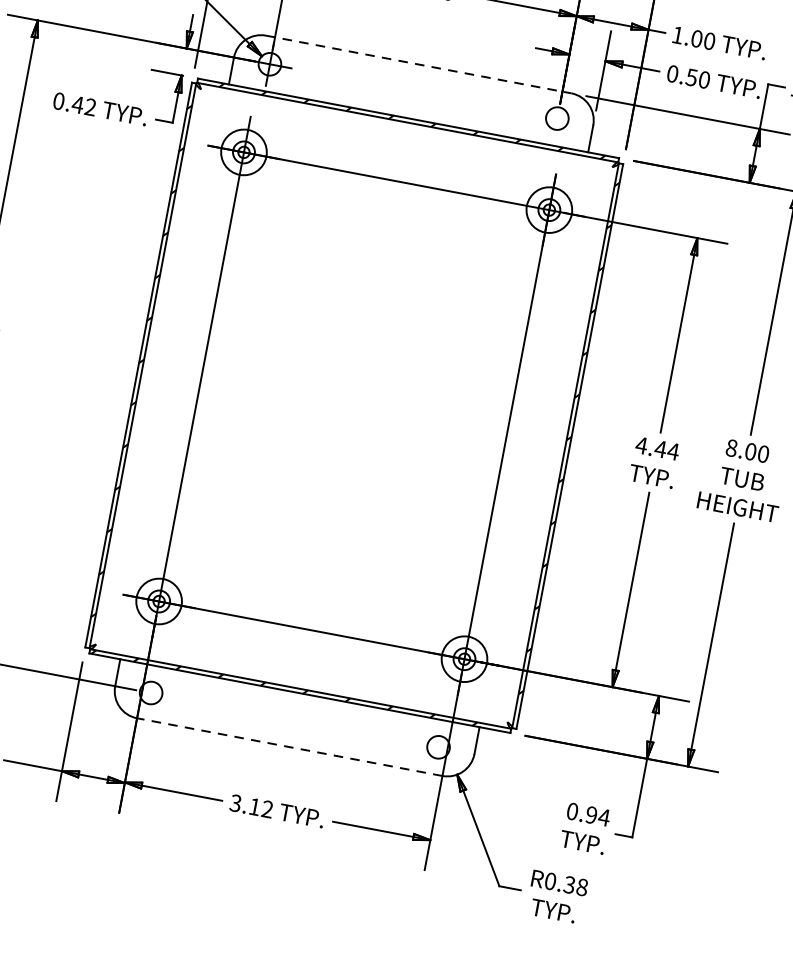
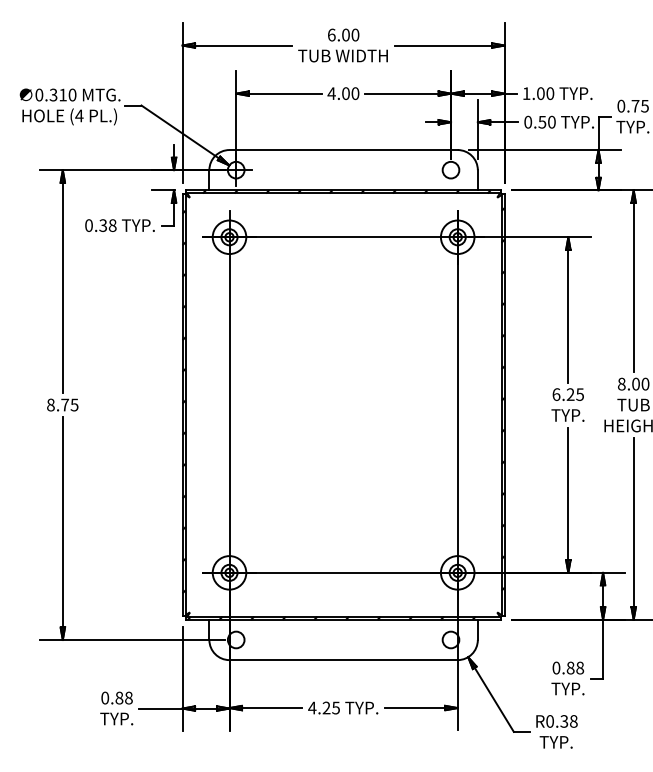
line: (419, 65) -> (344, 150), dashed -> solid
text: (83, 105) -> (107, 225), 0.42 -> 0.38
text: (657, 448) -> (568, 394), 4.44 -> 6.25
line: (289, 747) -> (343, 660), dashed -> solid
text: (250, 805) -> (323, 707), 3.12 -> 4.25
text: (598, 815) -> (575, 667), 0.94 -> 0.88

